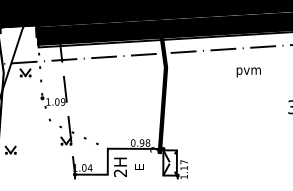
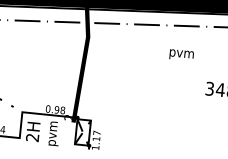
text: (248, 72) -> (181, 55), moved
text: (140, 167) -> (53, 134), E -> pvm

